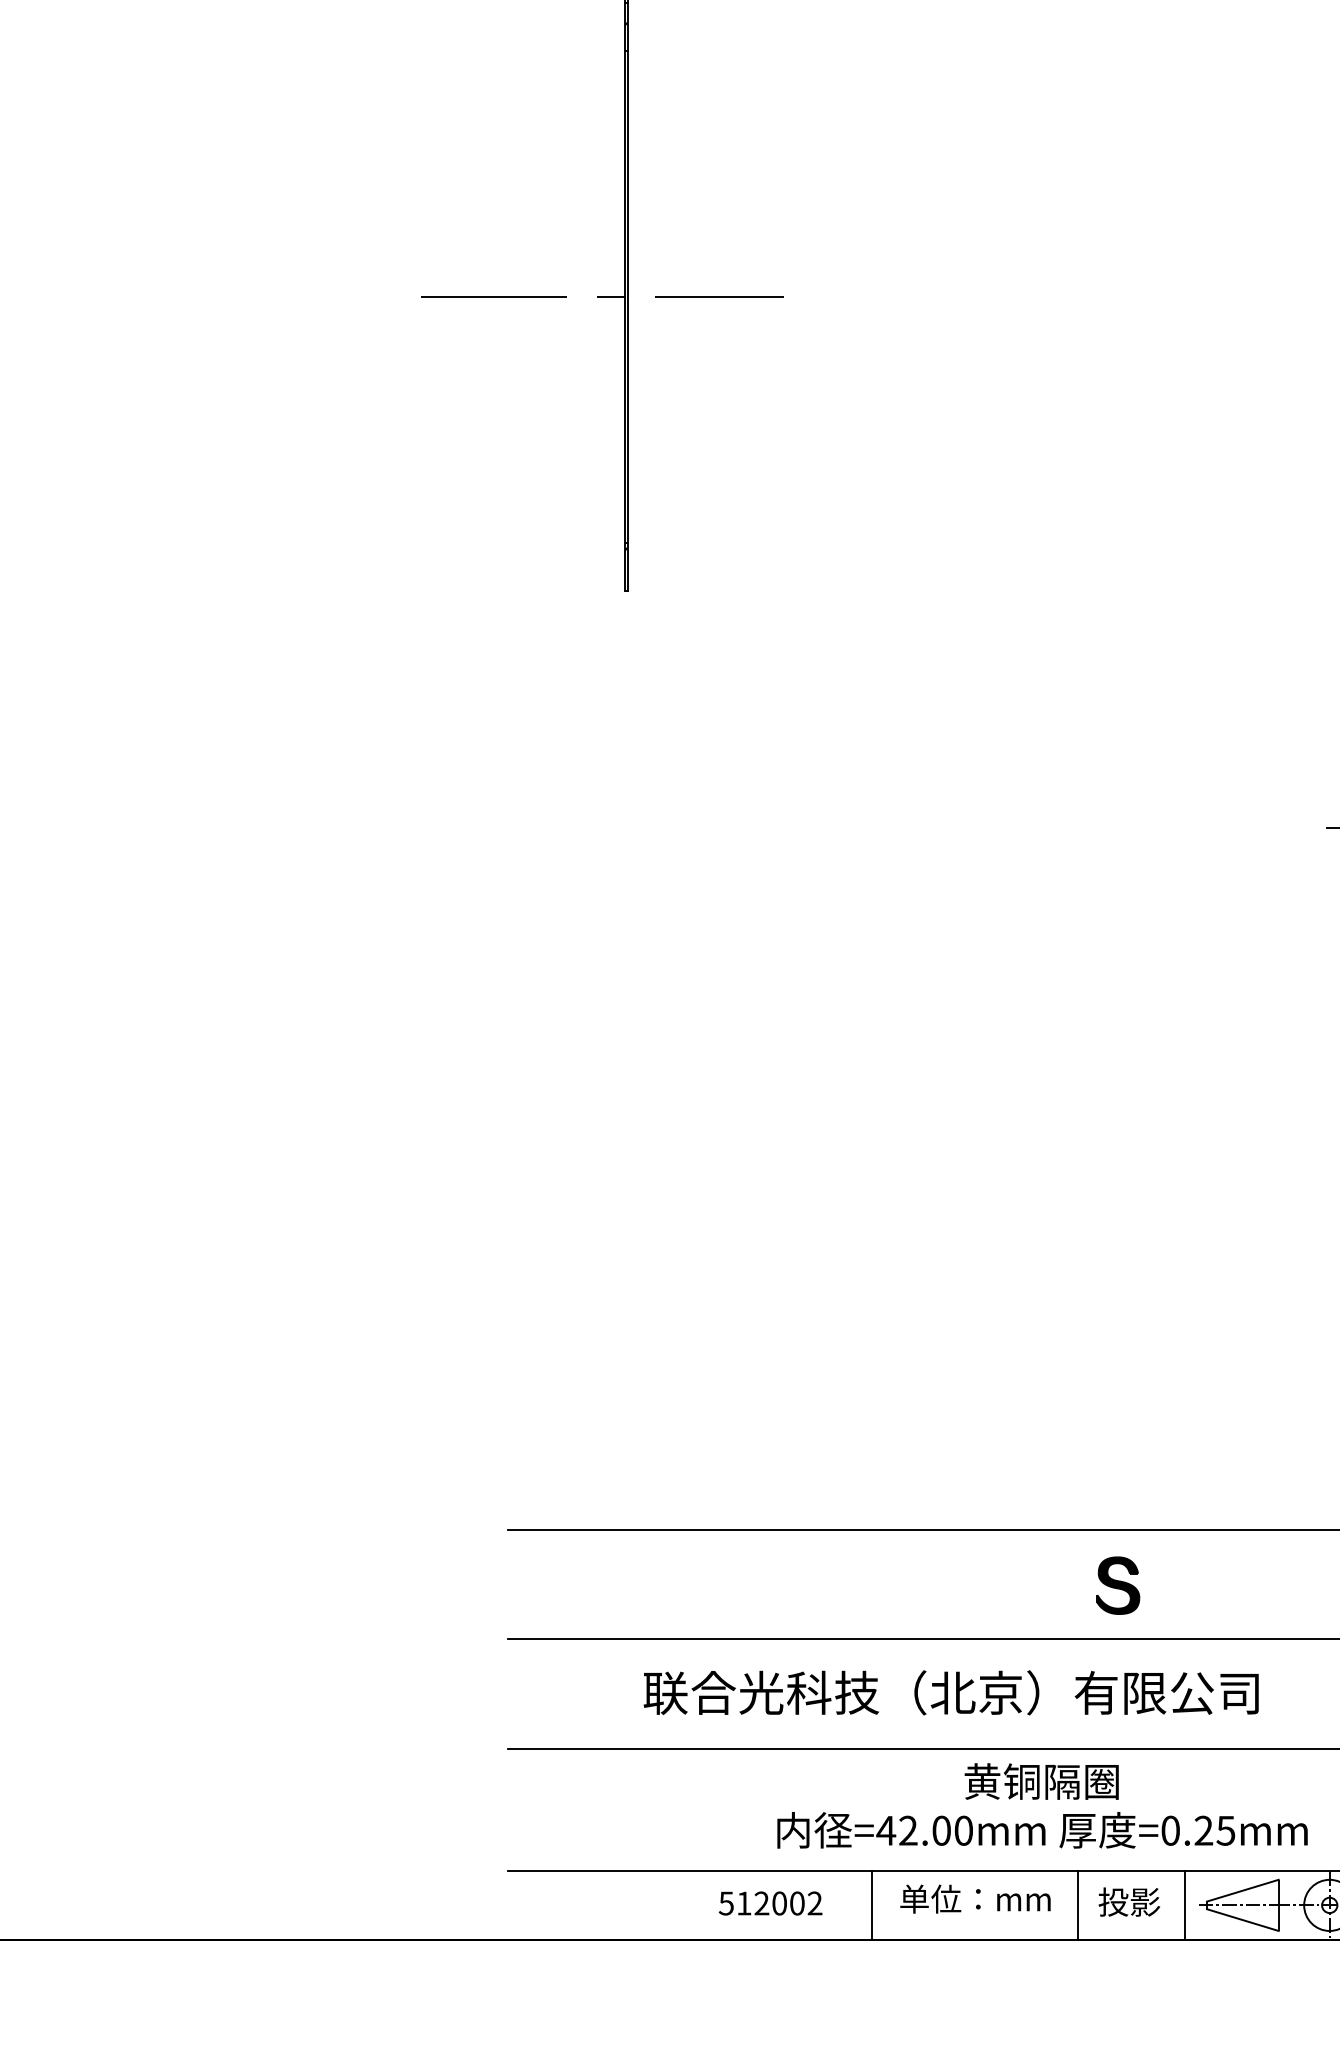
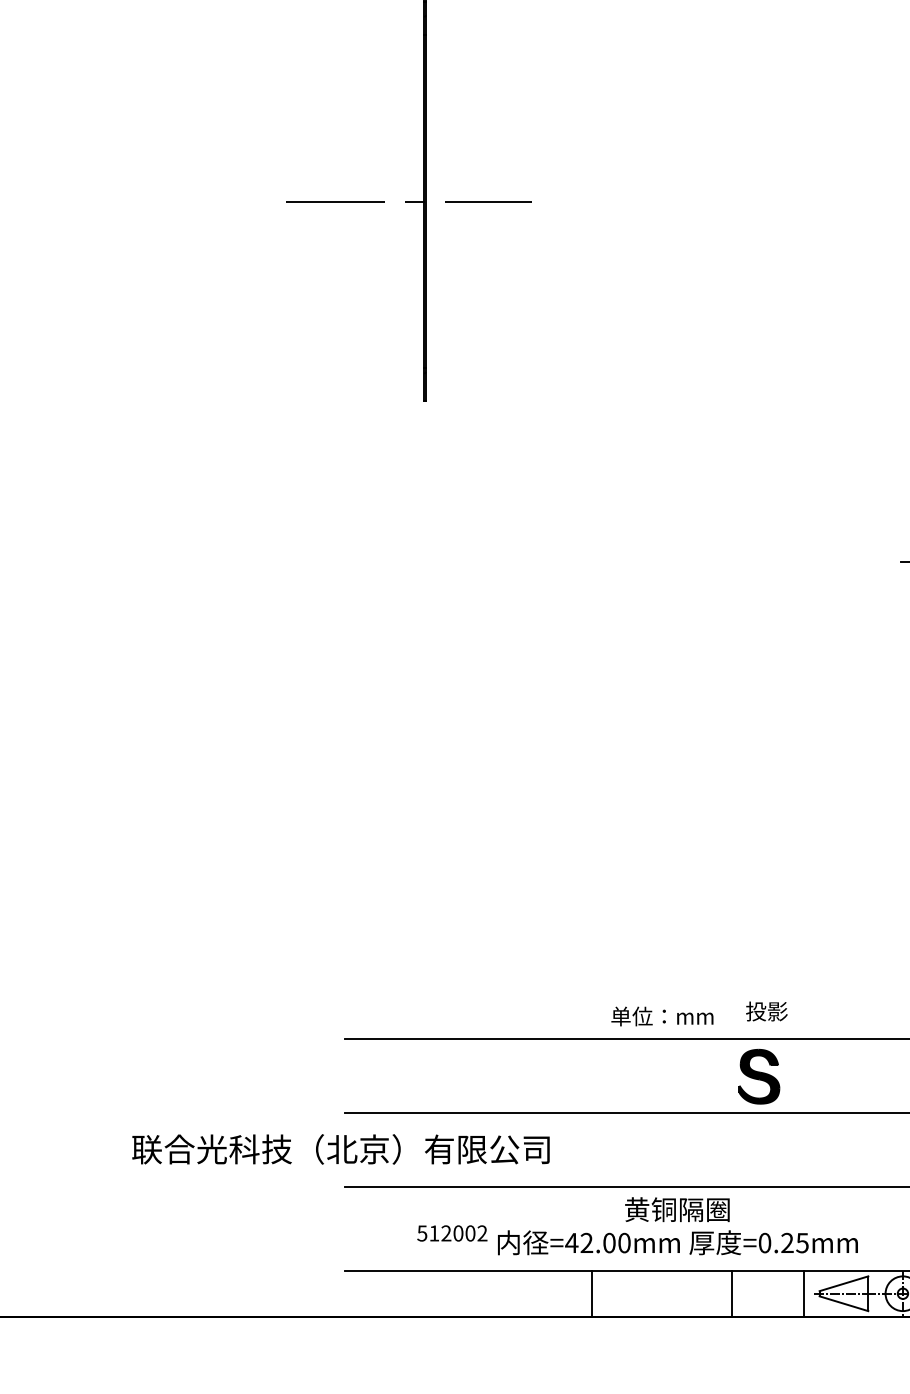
part: (1118, 1585) -> (759, 1076), size x1.4
text: (950, 1692) -> (340, 1149), moved
text: (1041, 1806) -> (677, 1226), moved
text: (975, 1899) -> (662, 1016), moved
text: (1128, 1902) -> (766, 1011), moved
text: (770, 1903) -> (452, 1233), moved

